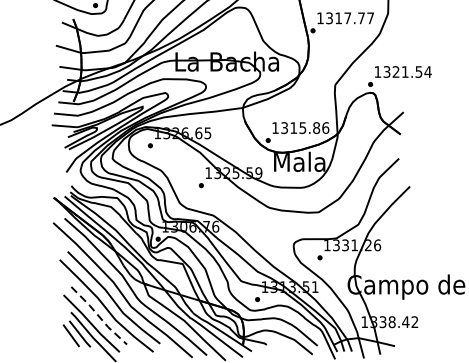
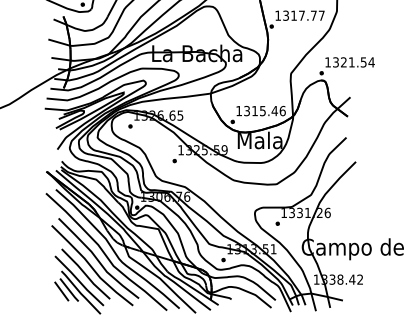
text: (316, 128) -> (274, 111), 1315.86 -> 1315.46
line: (99, 317) -> (86, 275), dashed -> solid

